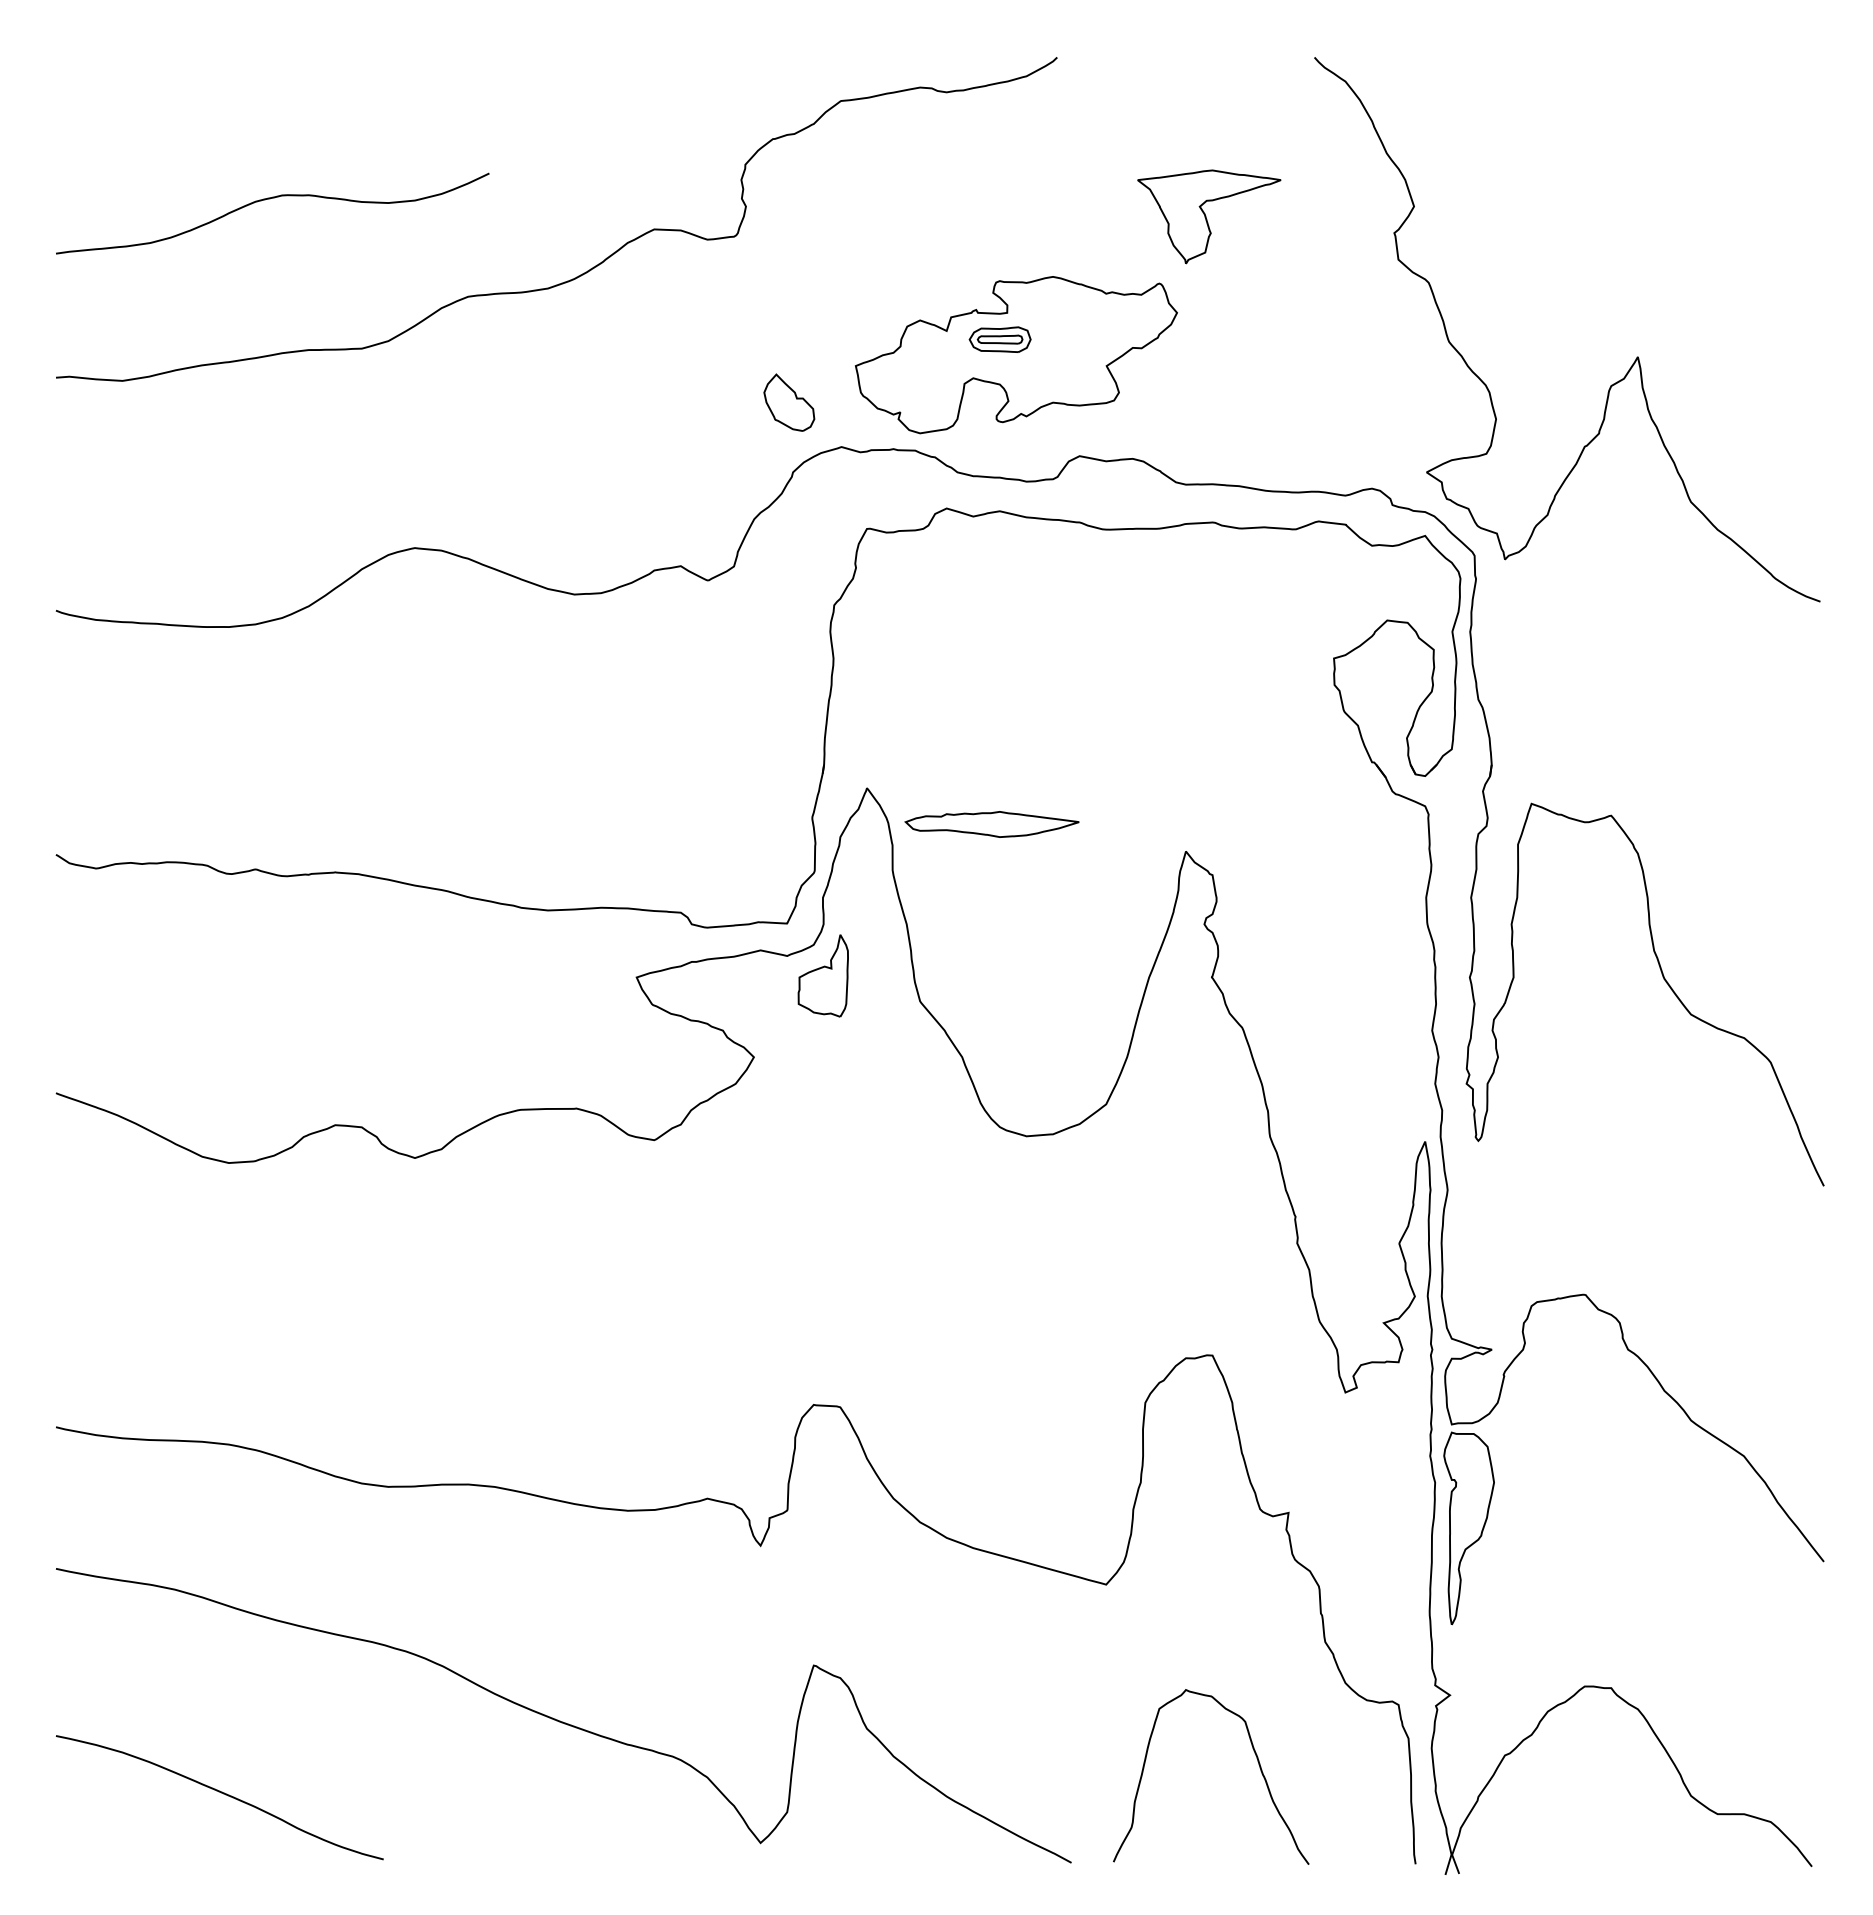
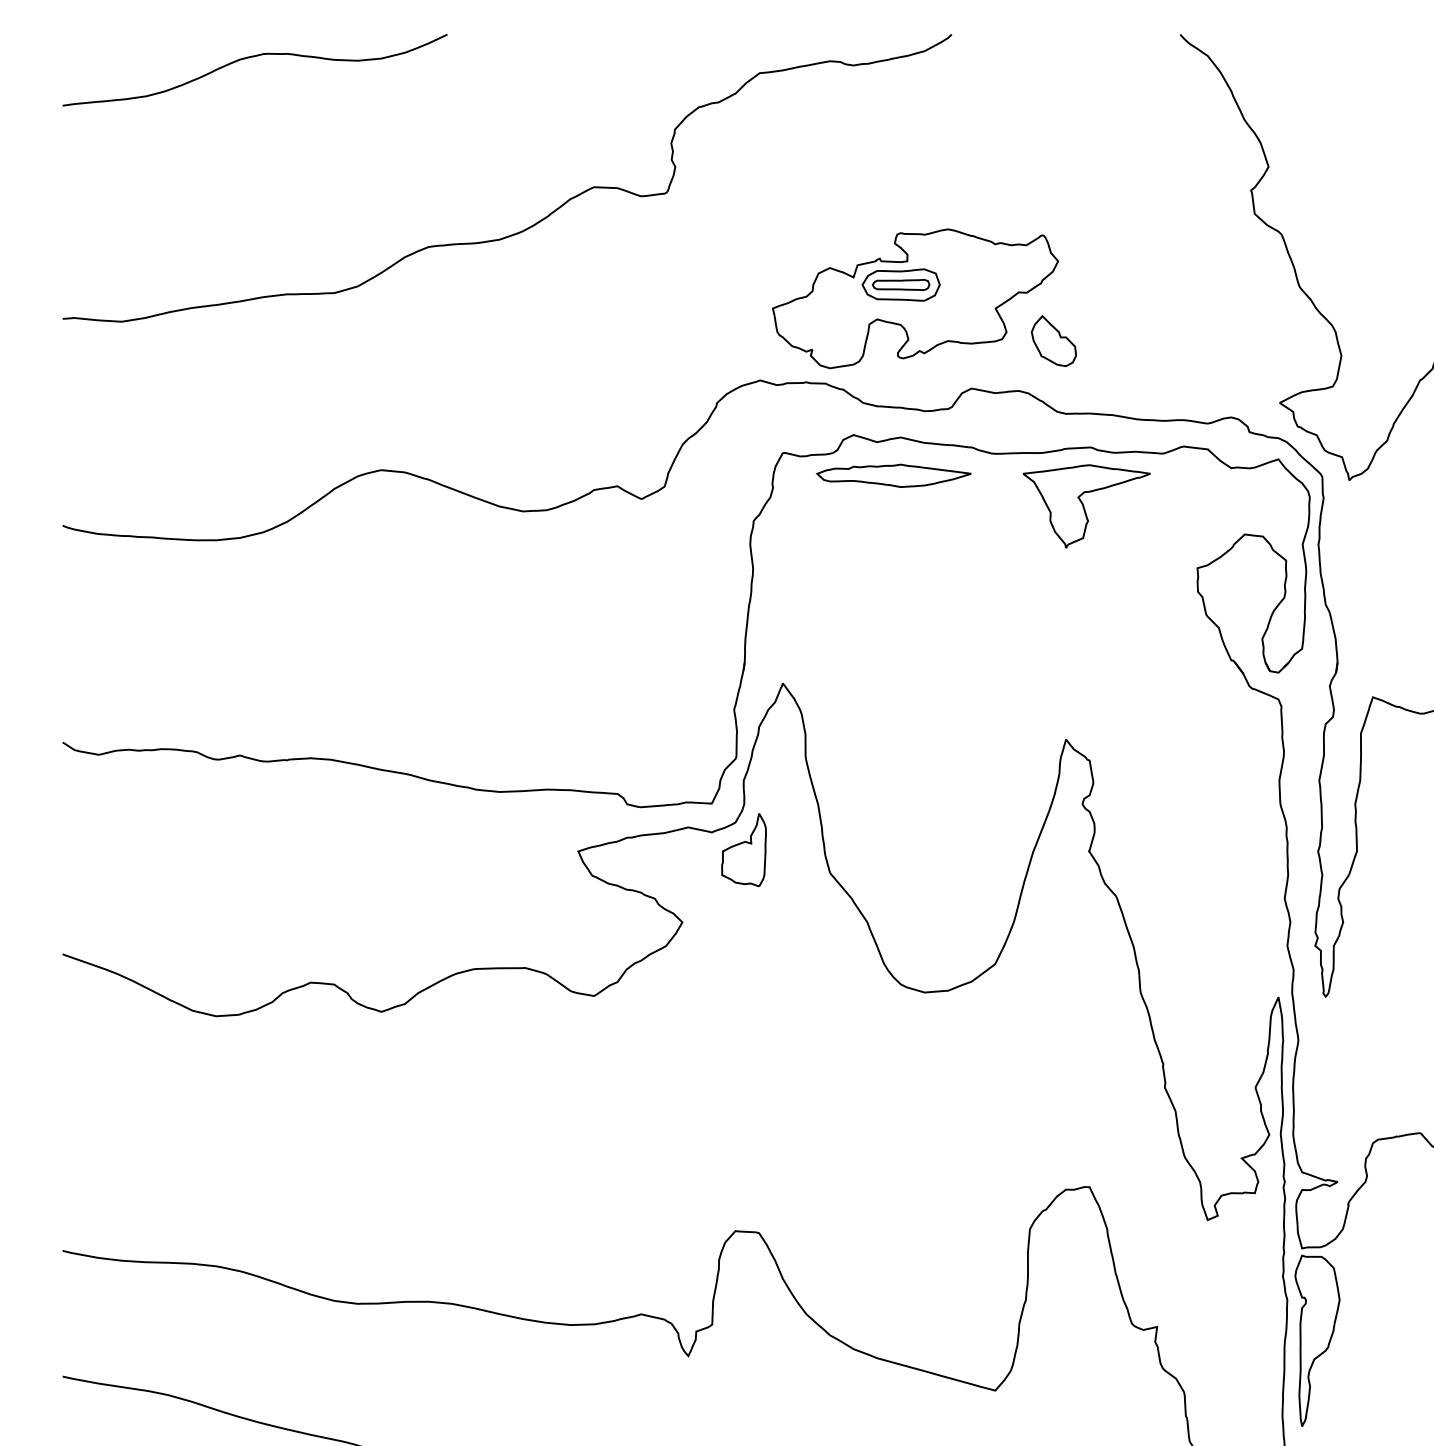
curve: (270, 199) -> (253, 57), moved
part: (1209, 216) -> (1086, 506), moved
part: (999, 339) -> (900, 284), size x1.43
part: (789, 402) -> (1054, 340), moved
part: (991, 824) -> (893, 475), moved

